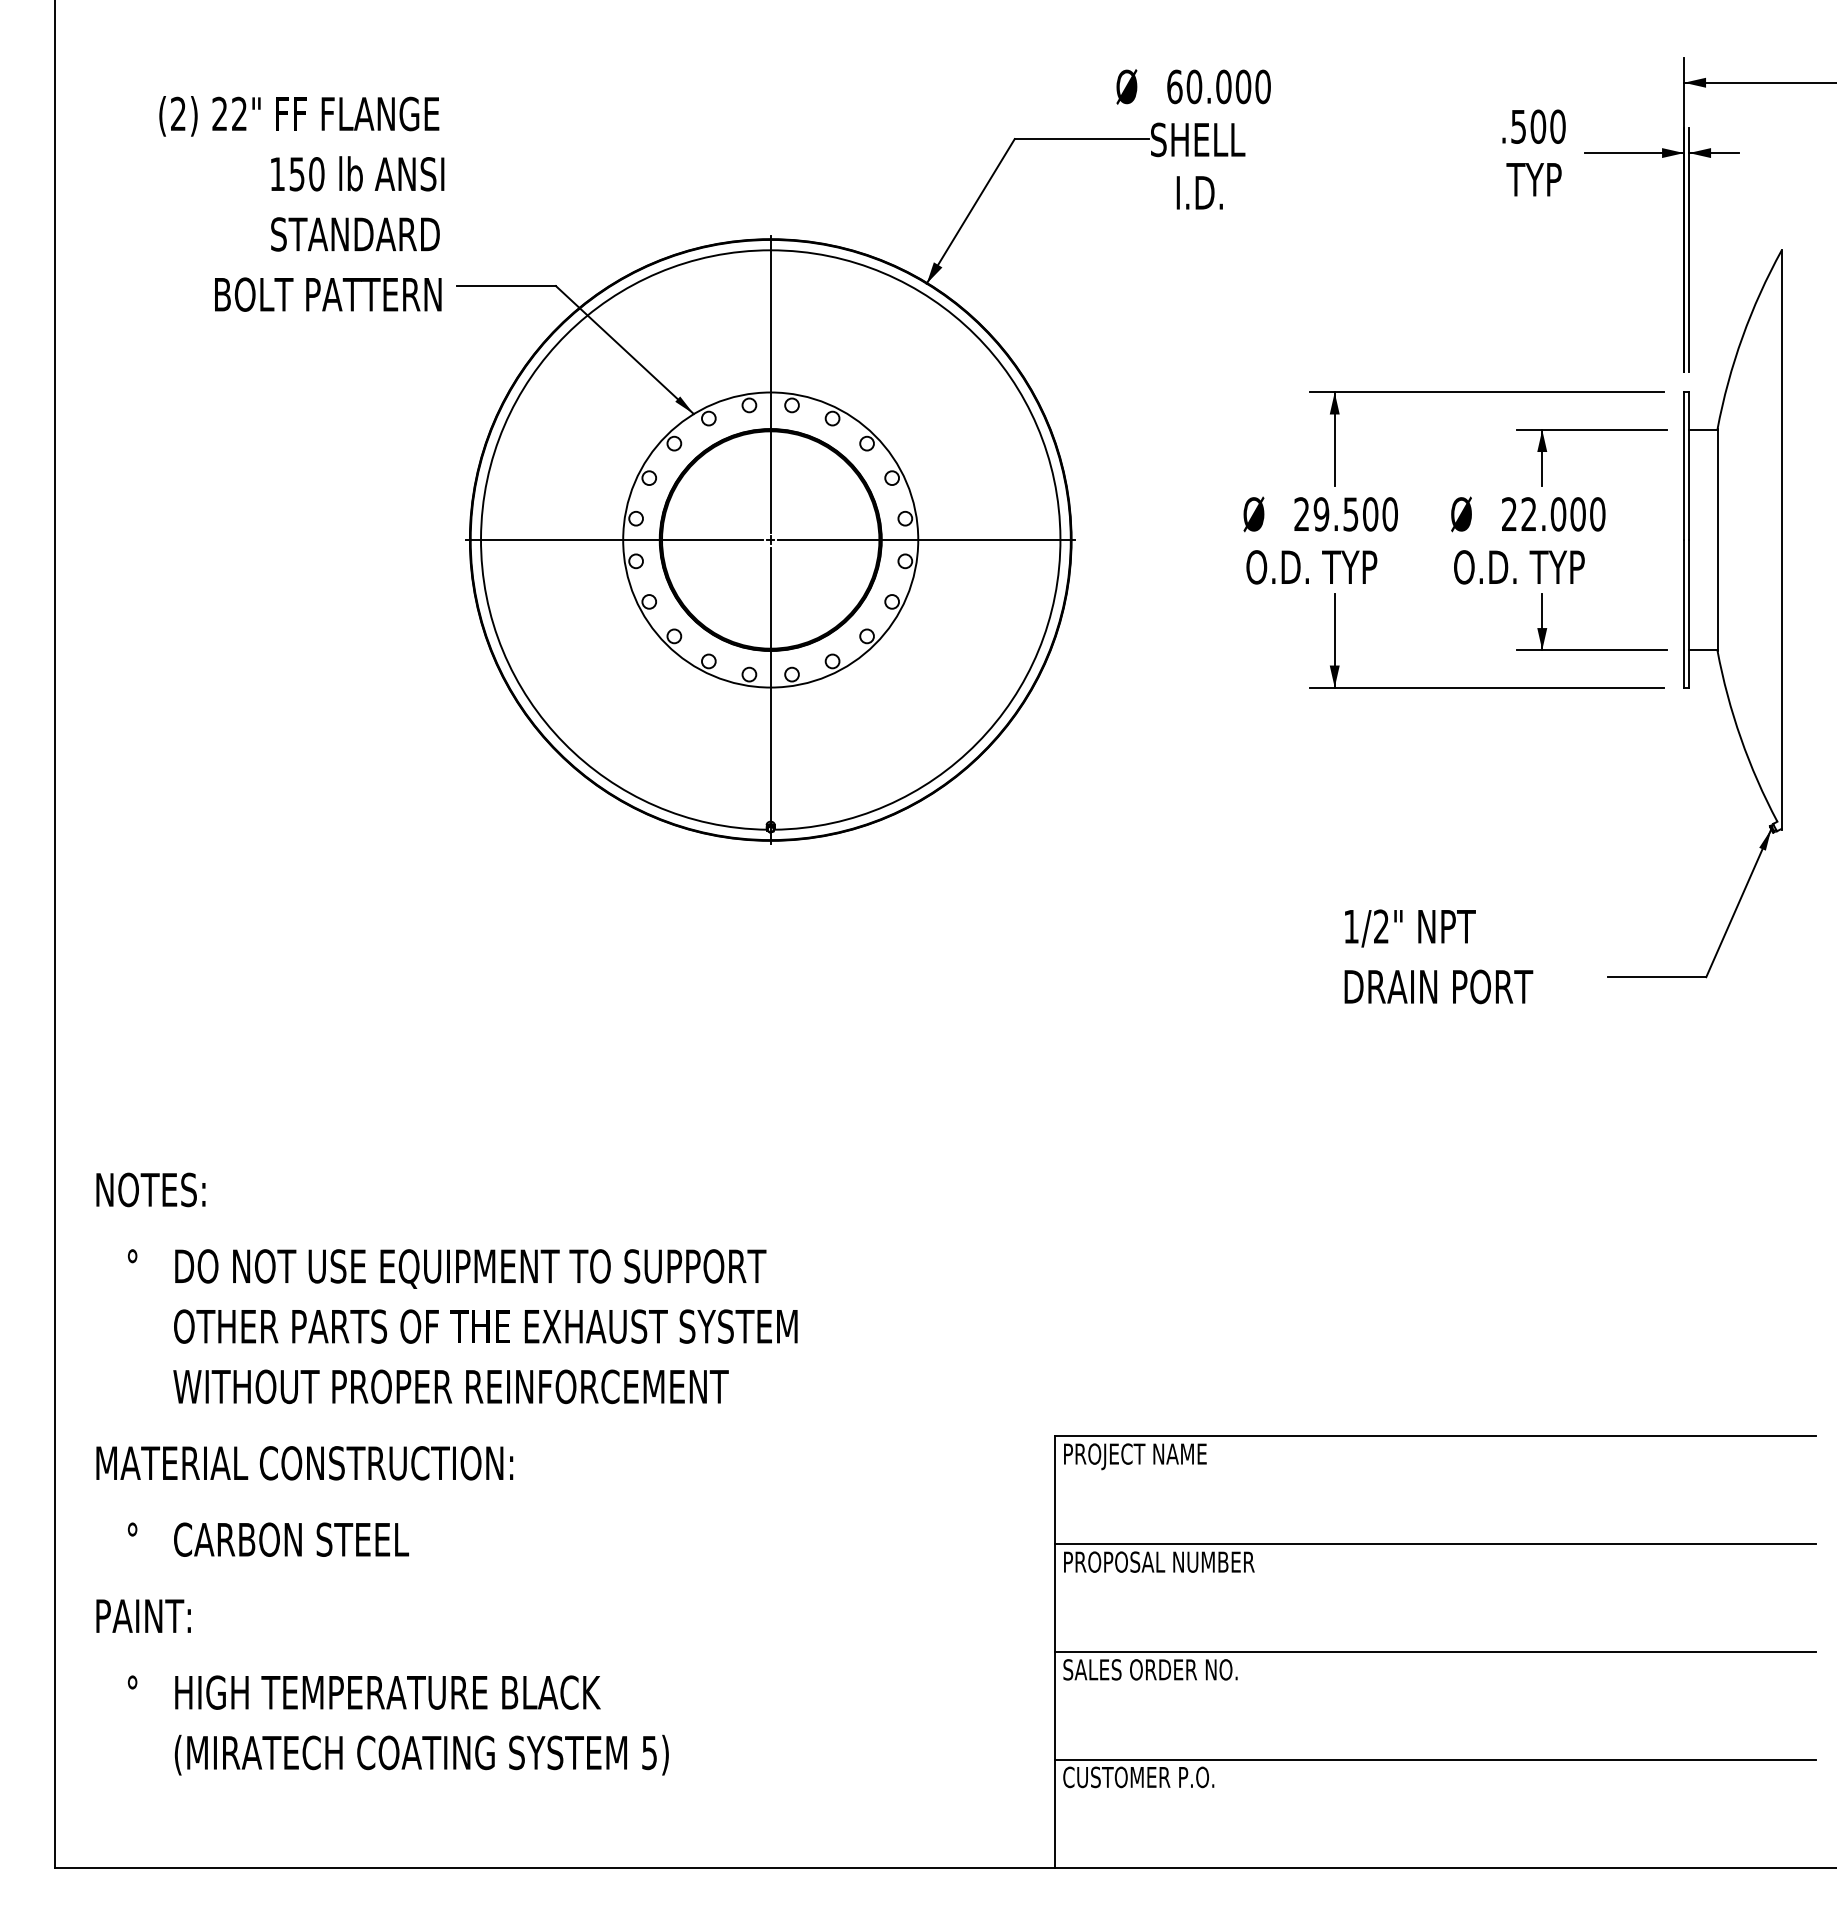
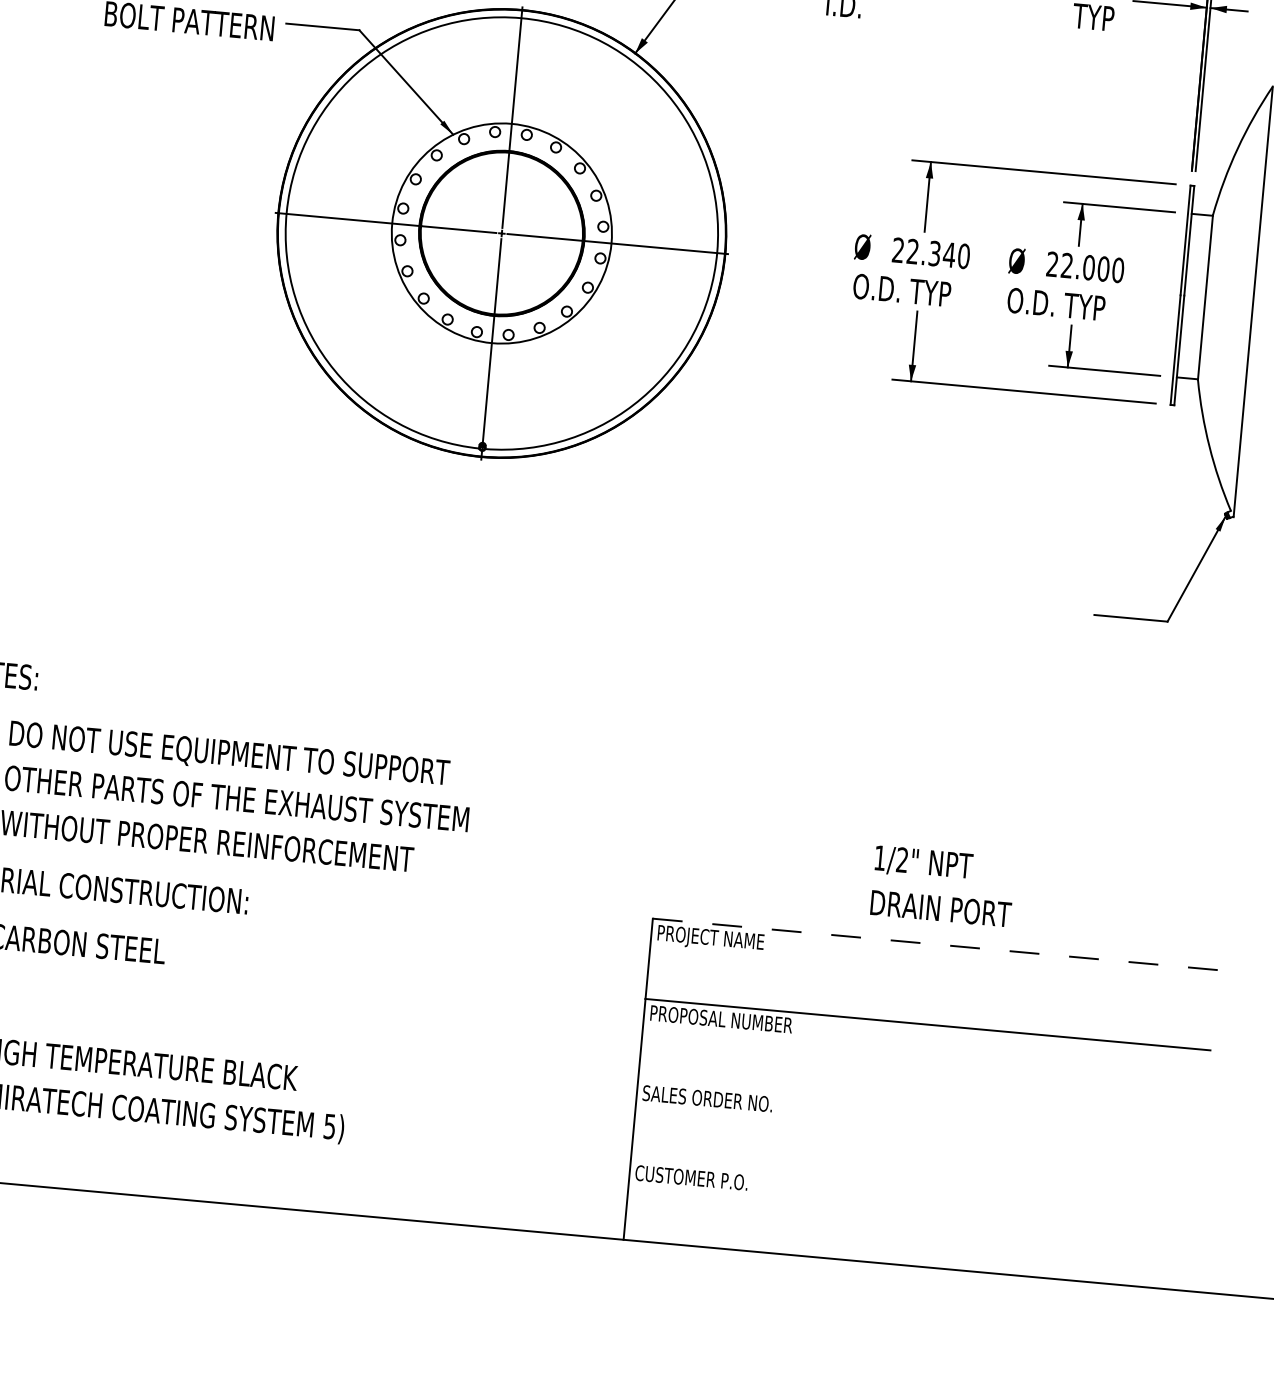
text: (1345, 514) -> (930, 253), 29.500 -> 22.340
text: (1438, 956) -> (942, 886), moved
line: (1435, 1436) -> (935, 944), solid -> dashed
line: (1435, 1652) -> (920, 1105), removed
line: (1435, 1760) -> (913, 1185), removed

